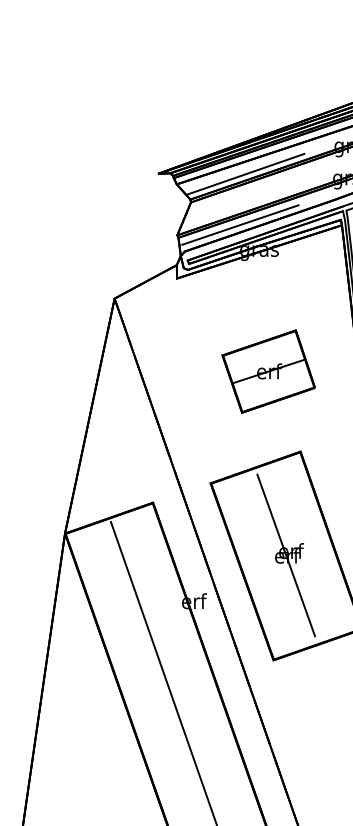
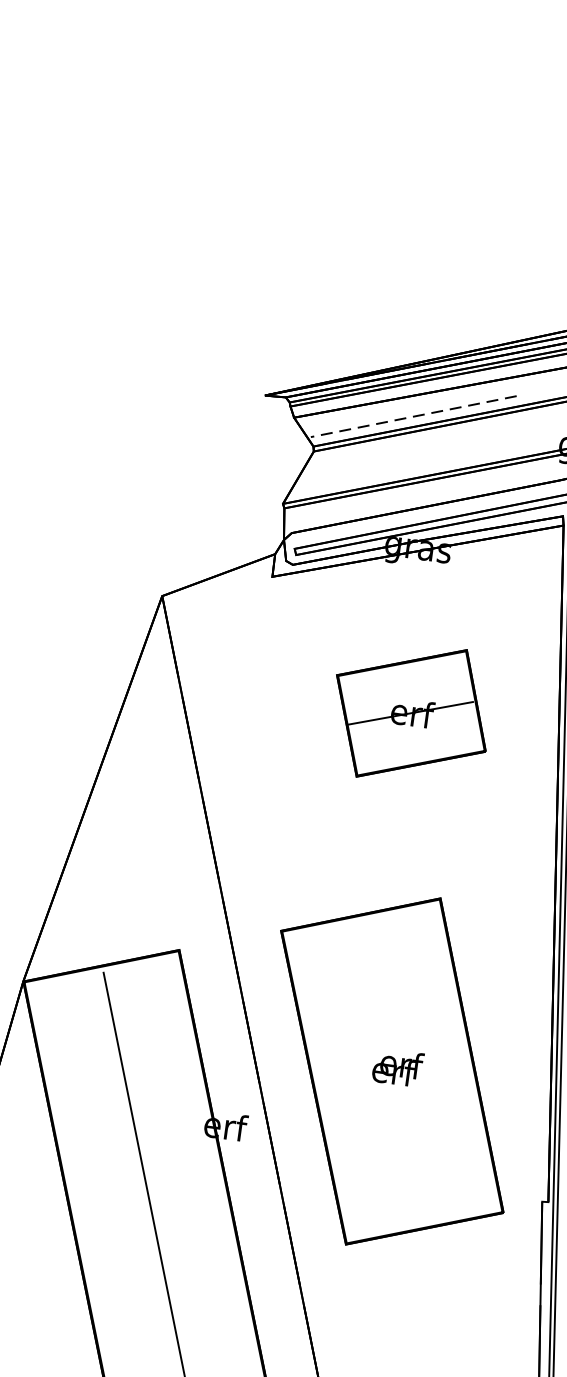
line: (246, 174) -> (414, 417), solid -> dashed
line: (240, 224) -> (392, 500), removed
part: (268, 371) -> (410, 713), moved
line: (286, 555) -> (392, 1070), removed

